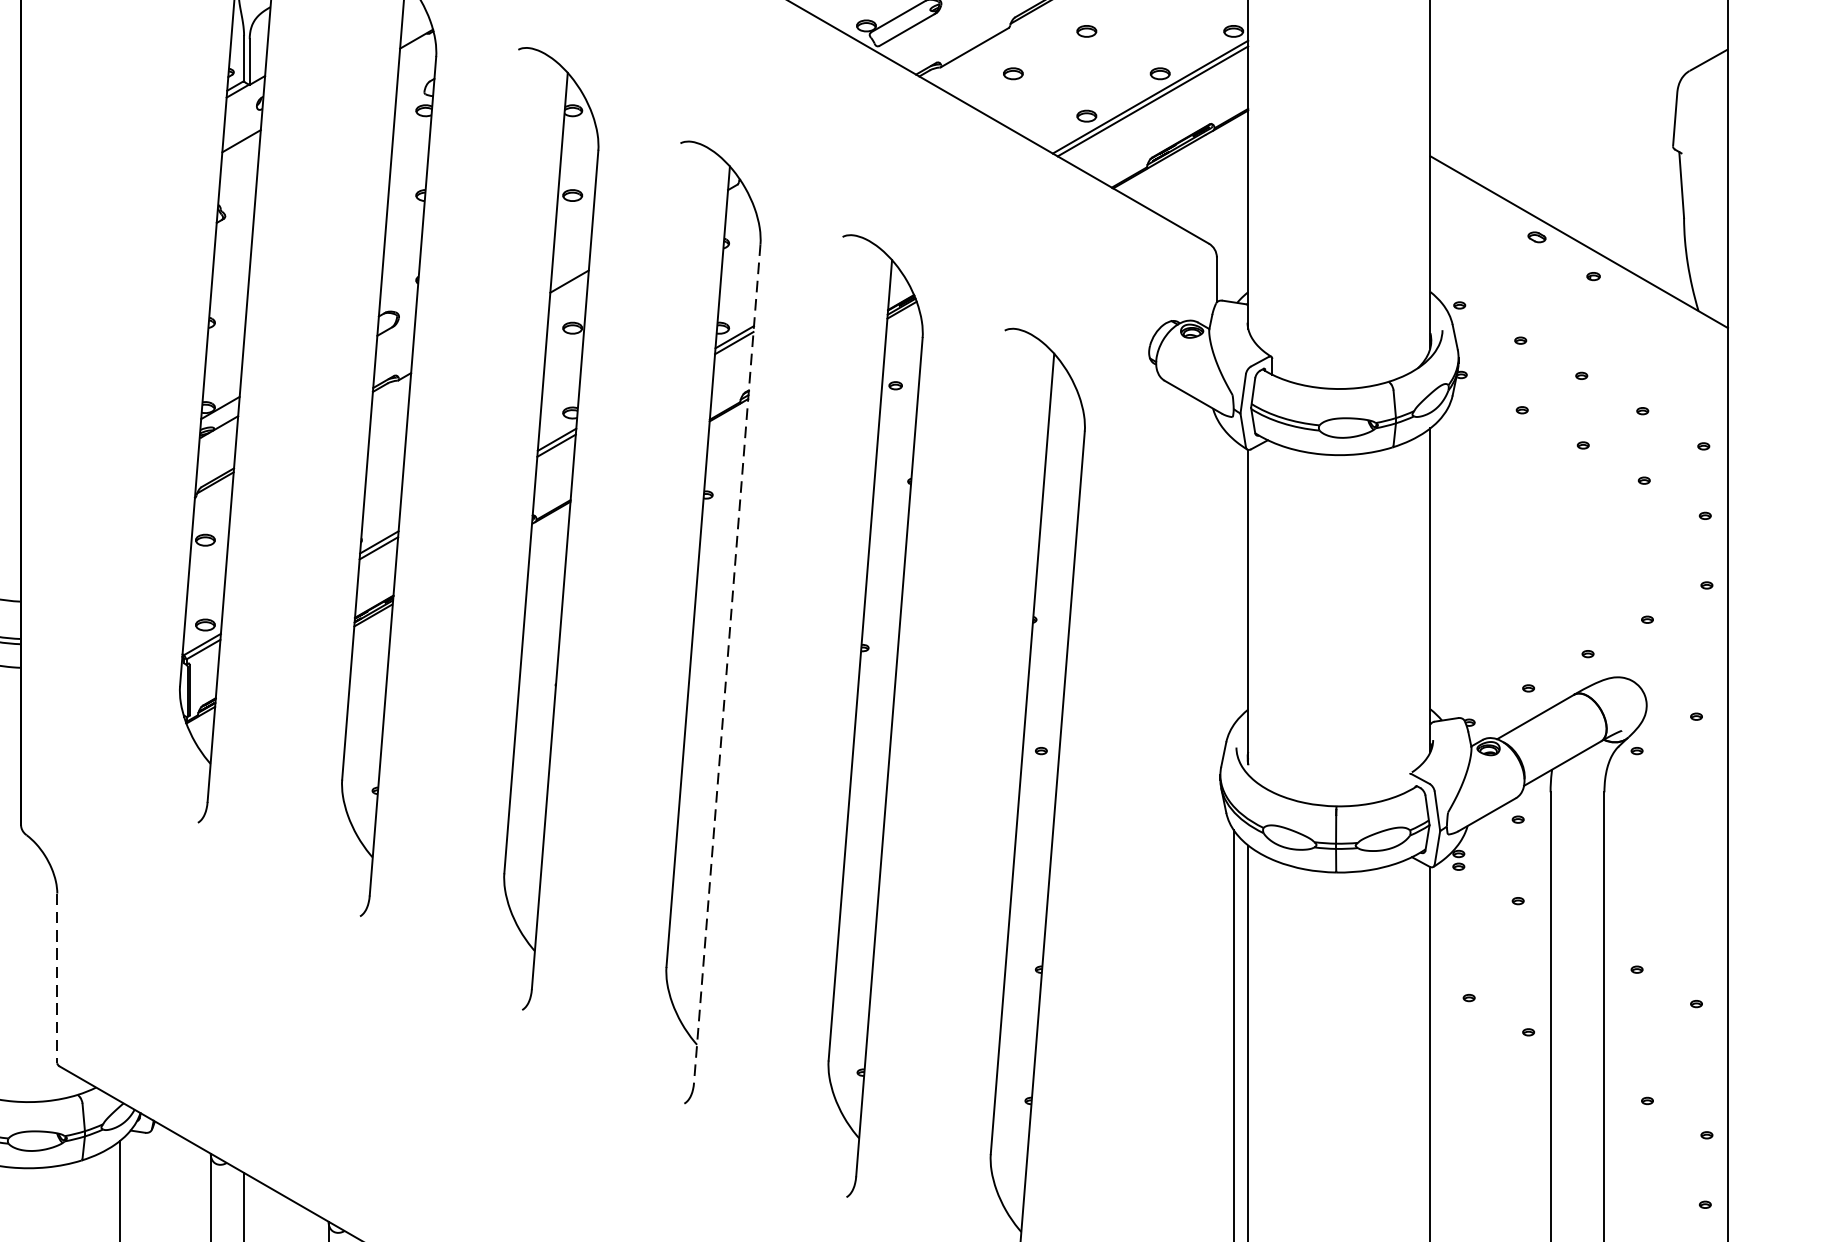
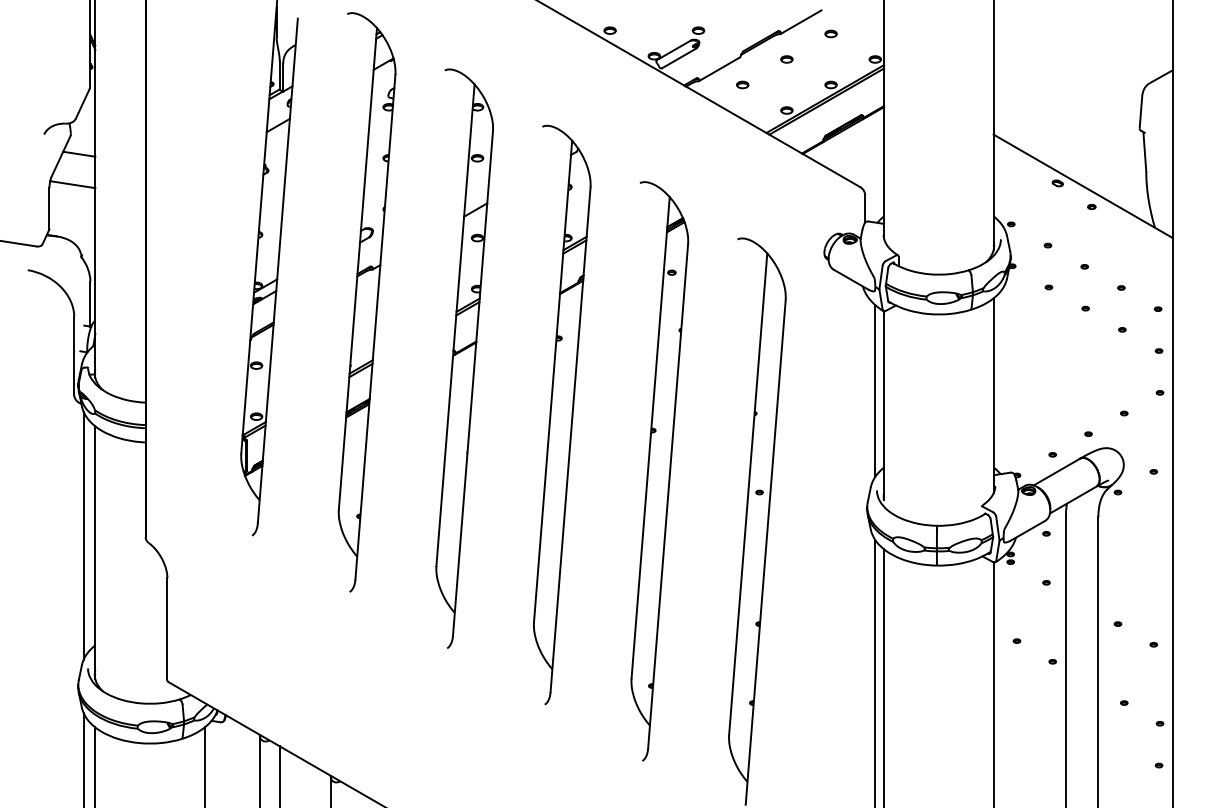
line: (1234, 581) -> (875, 390), added
line: (727, 664) -> (570, 440), dashed -> solid
line: (57, 978) -> (167, 629), dashed -> solid

